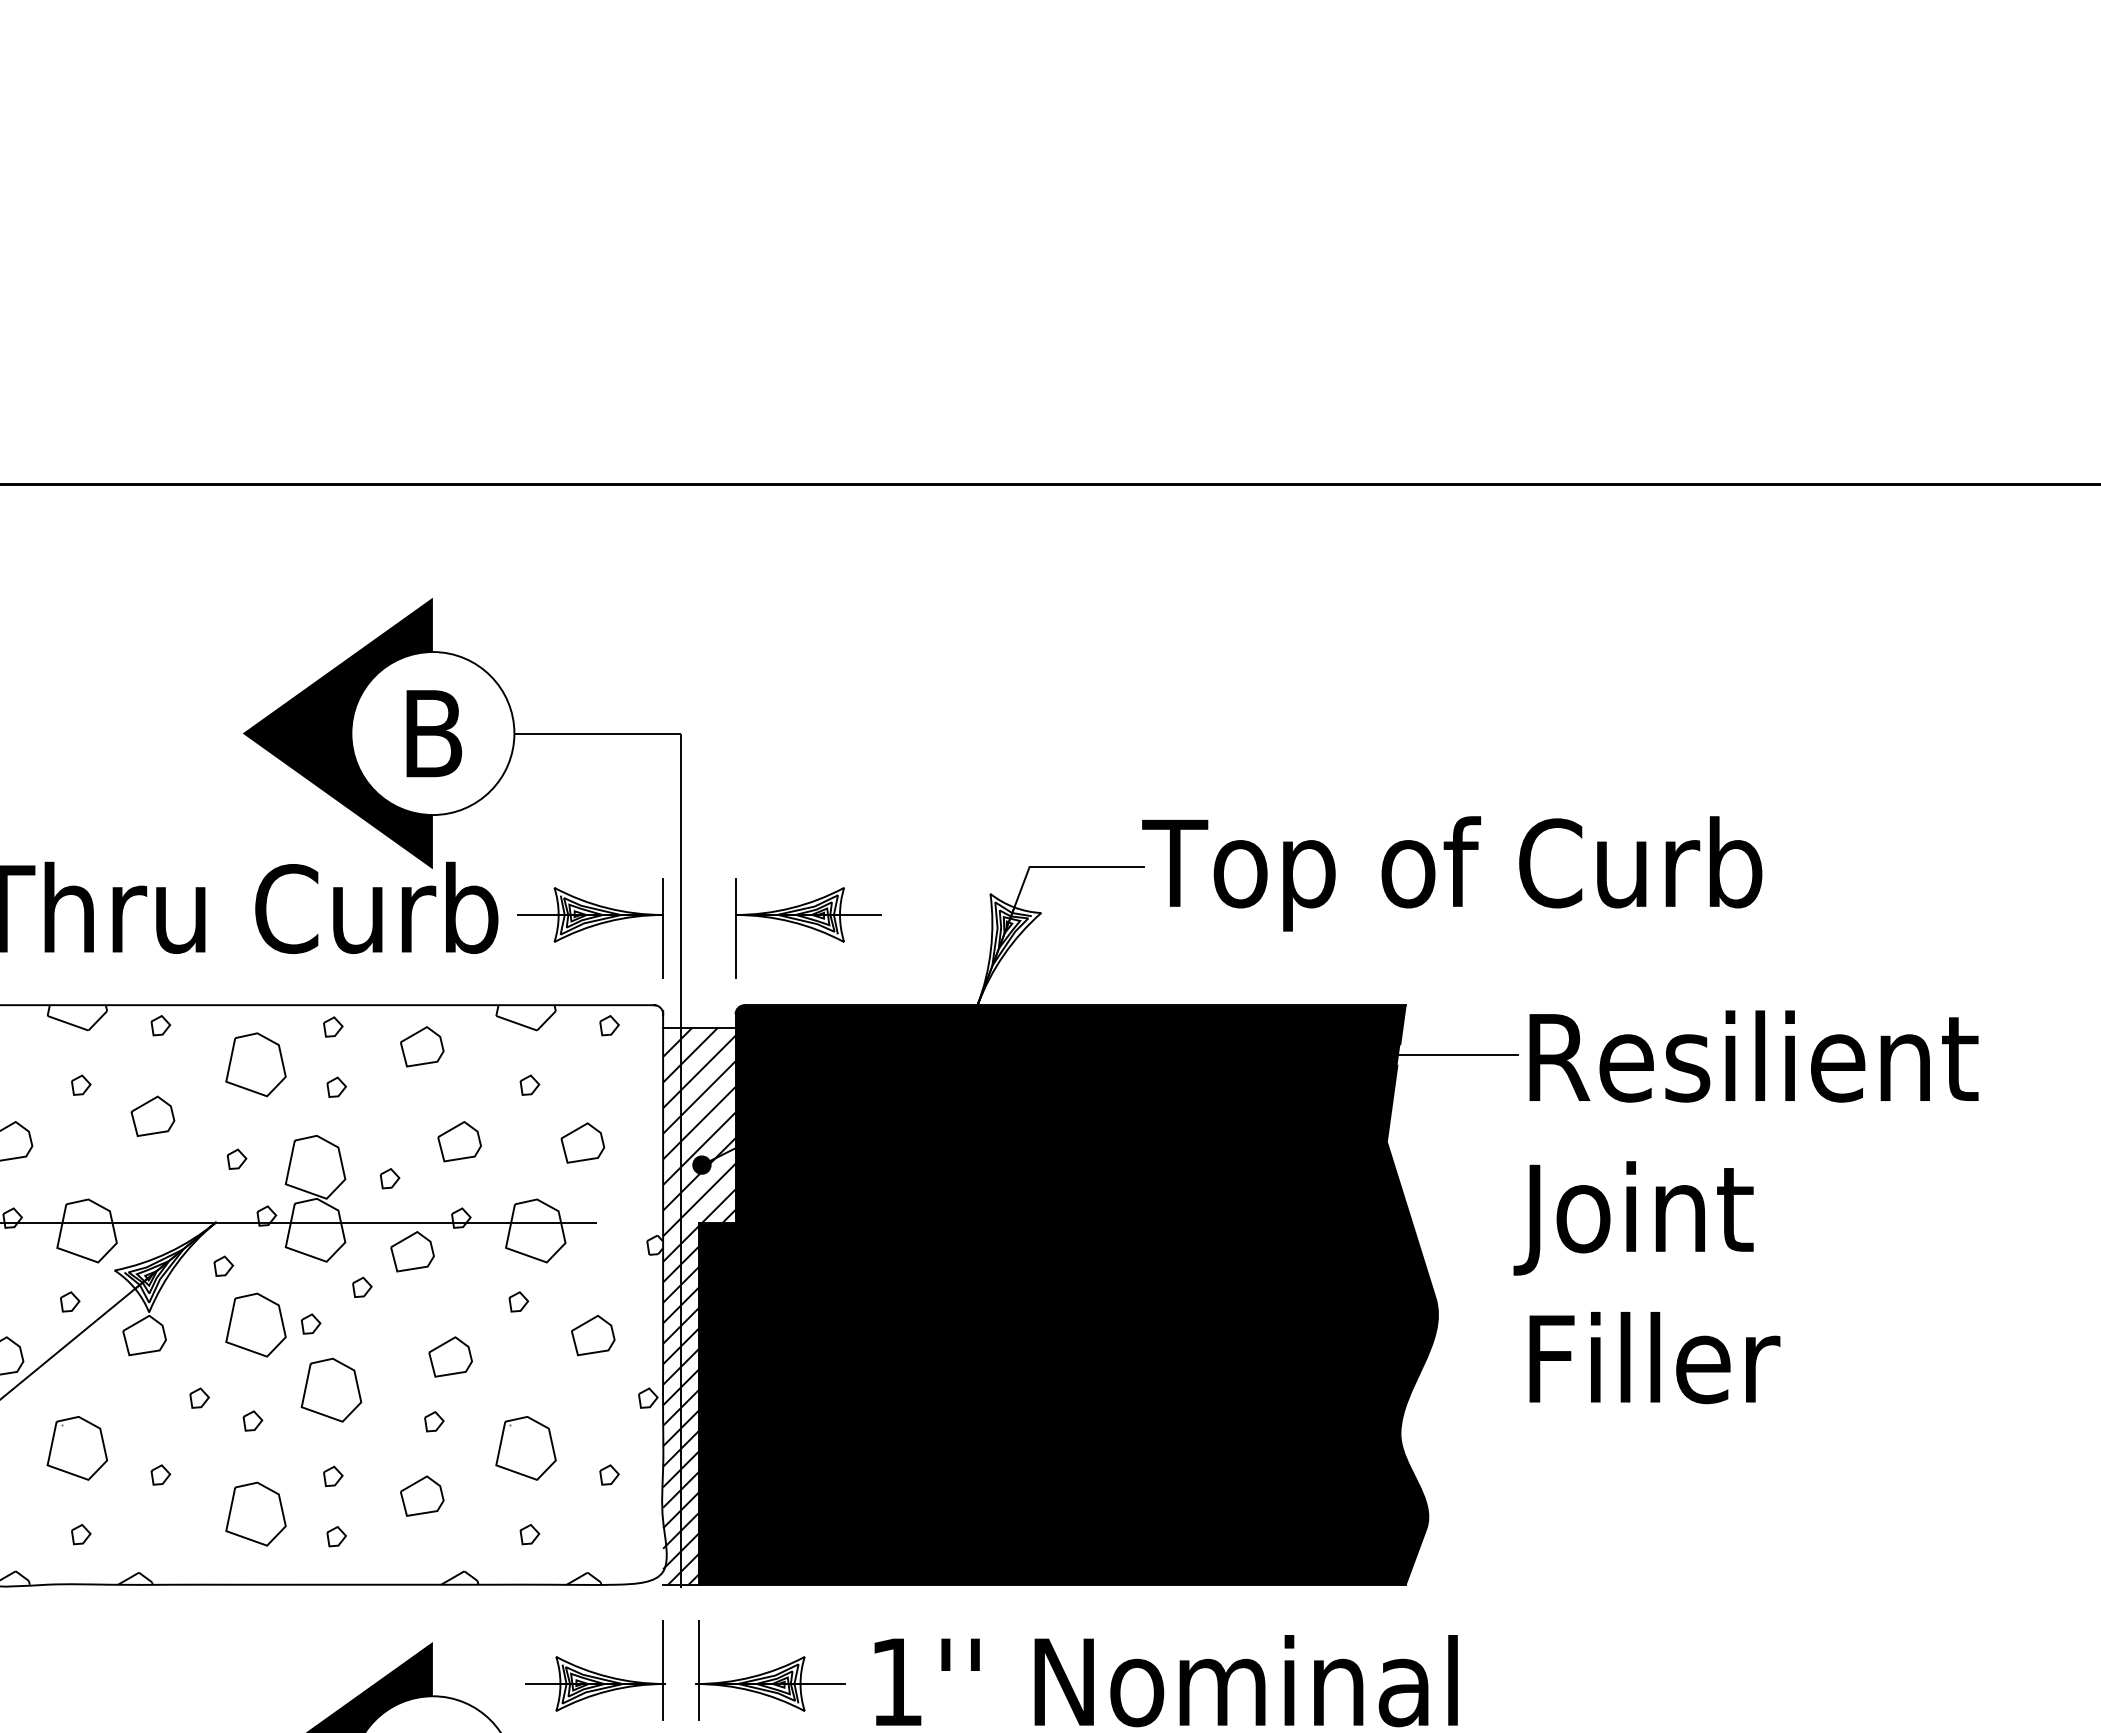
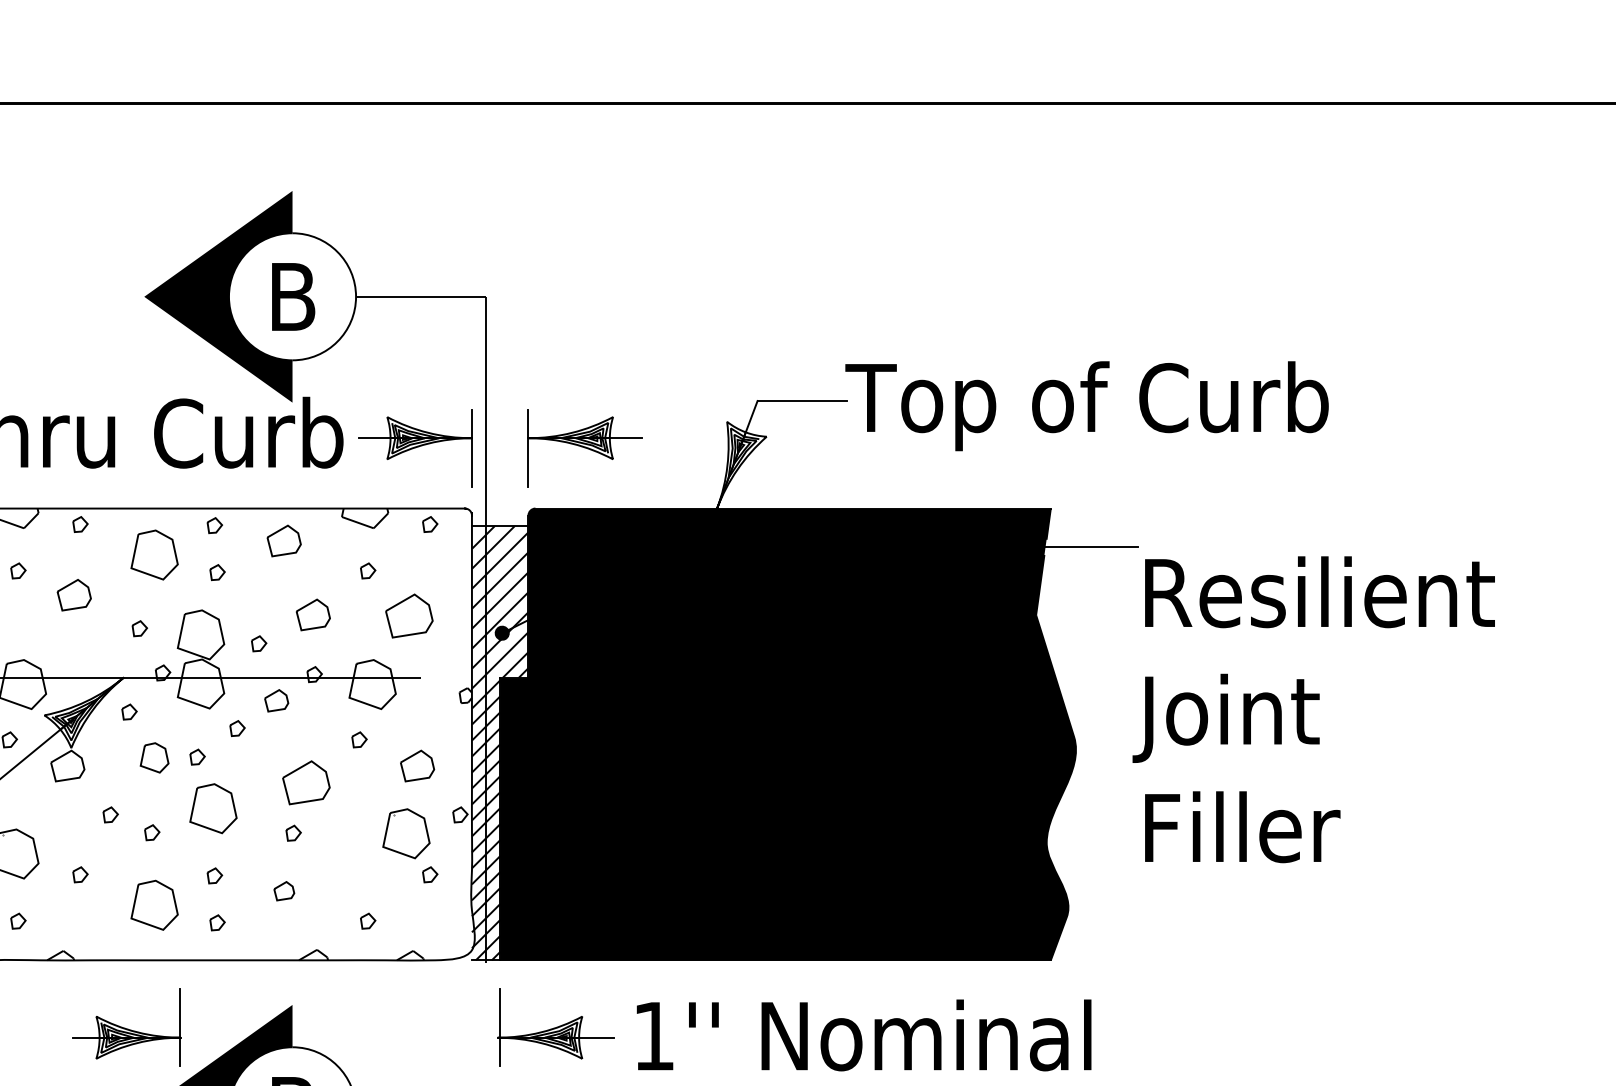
part: (582, 1142) -> (409, 615), size x1.4
text: (1745, 1207) -> (1313, 709), moved
part: (412, 1251) -> (276, 700), size x0.7
part: (255, 1324) -> (154, 757), size x0.6
part: (450, 1356) -> (306, 782), size x1.4
part: (525, 1448) -> (406, 833), moved
part: (422, 1495) -> (284, 890), size x0.6
part: (595, 1670) -> (126, 1027), moved

